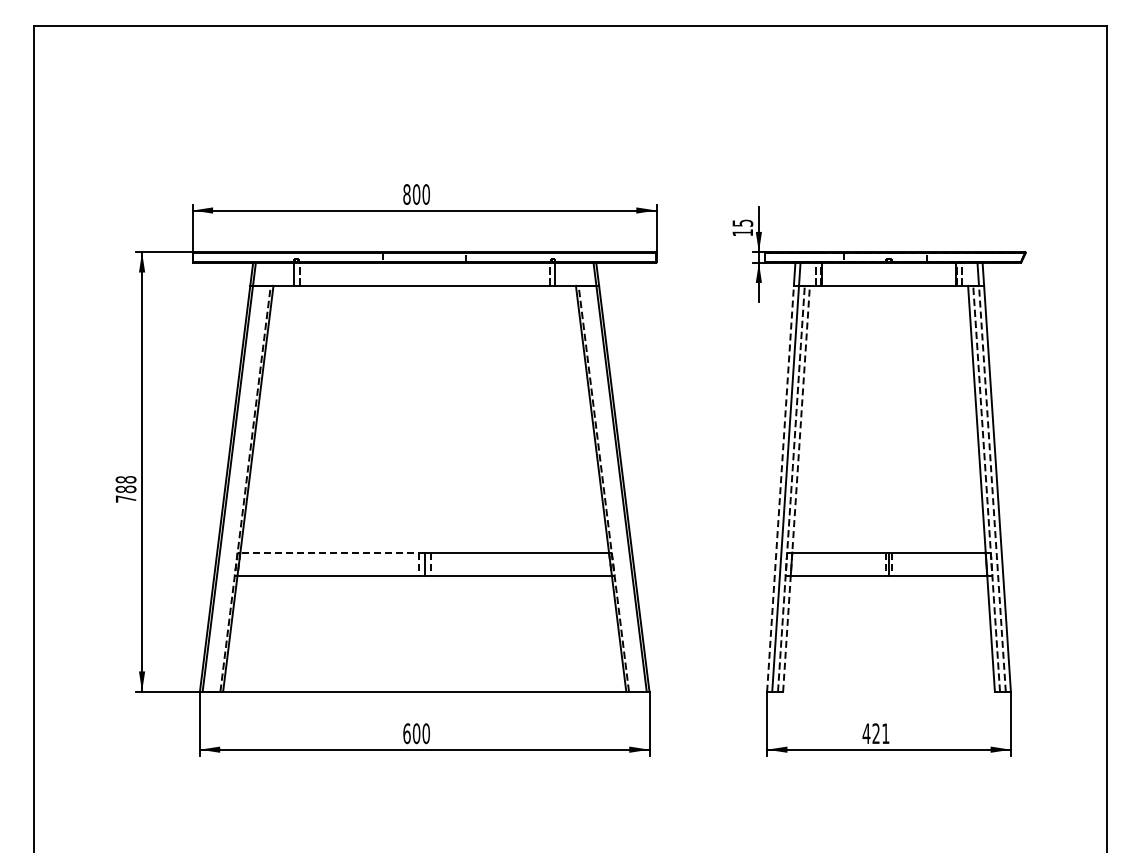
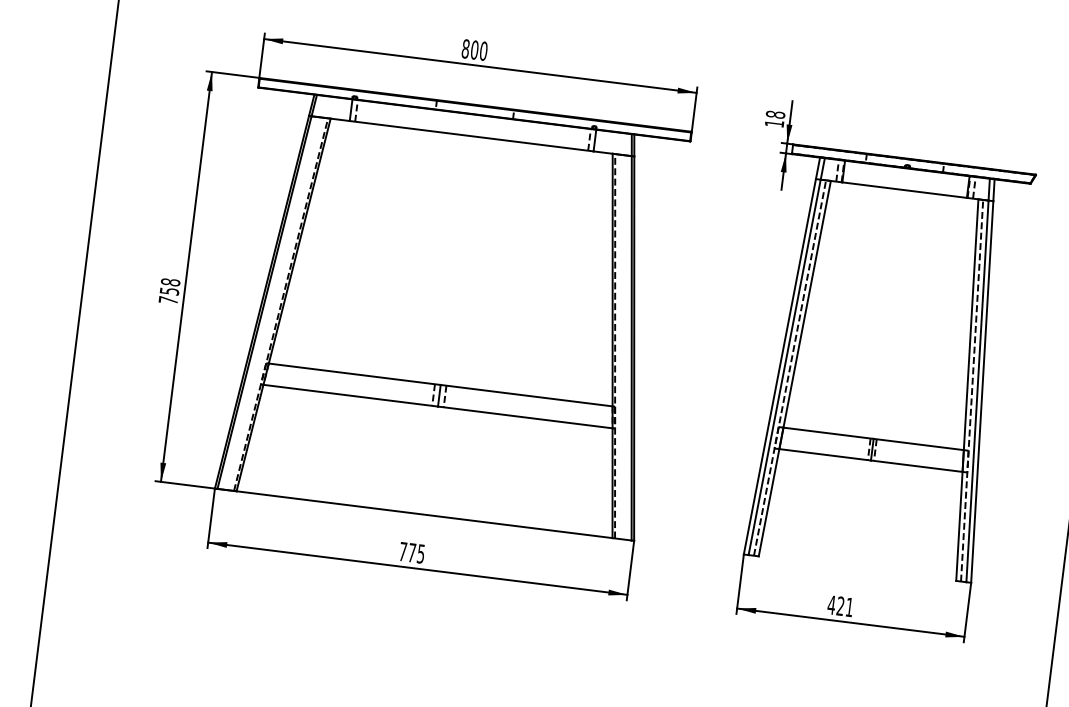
text: (742, 222) -> (775, 114), 15 -> 18
line: (780, 488) -> (779, 366), dashed -> solid
line: (796, 488) -> (794, 368), dashed -> solid
line: (992, 488) -> (977, 391), dashed -> solid
text: (125, 489) -> (169, 291), 788 -> 758
line: (332, 552) -> (354, 374), dashed -> solid
text: (416, 733) -> (412, 552), 600 -> 775

